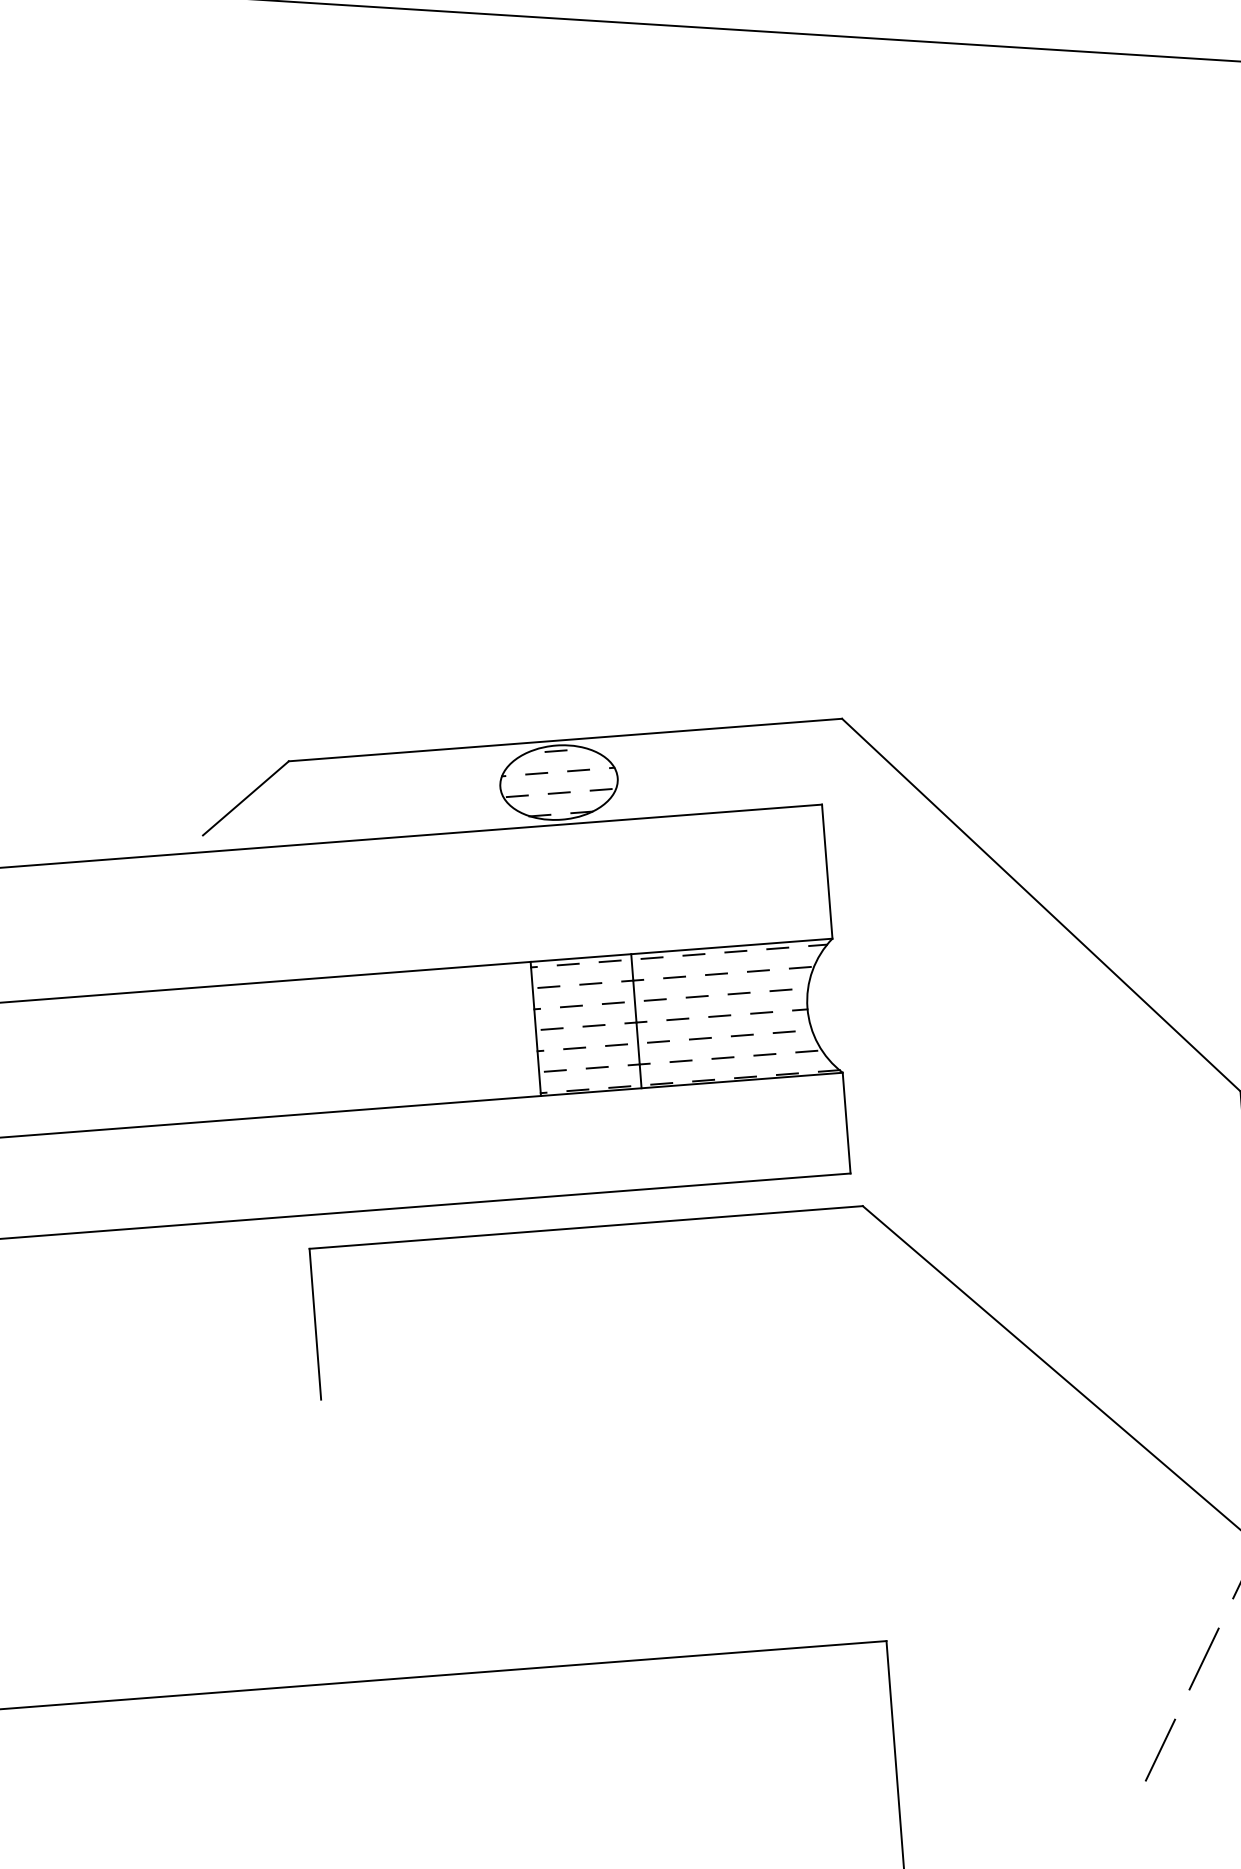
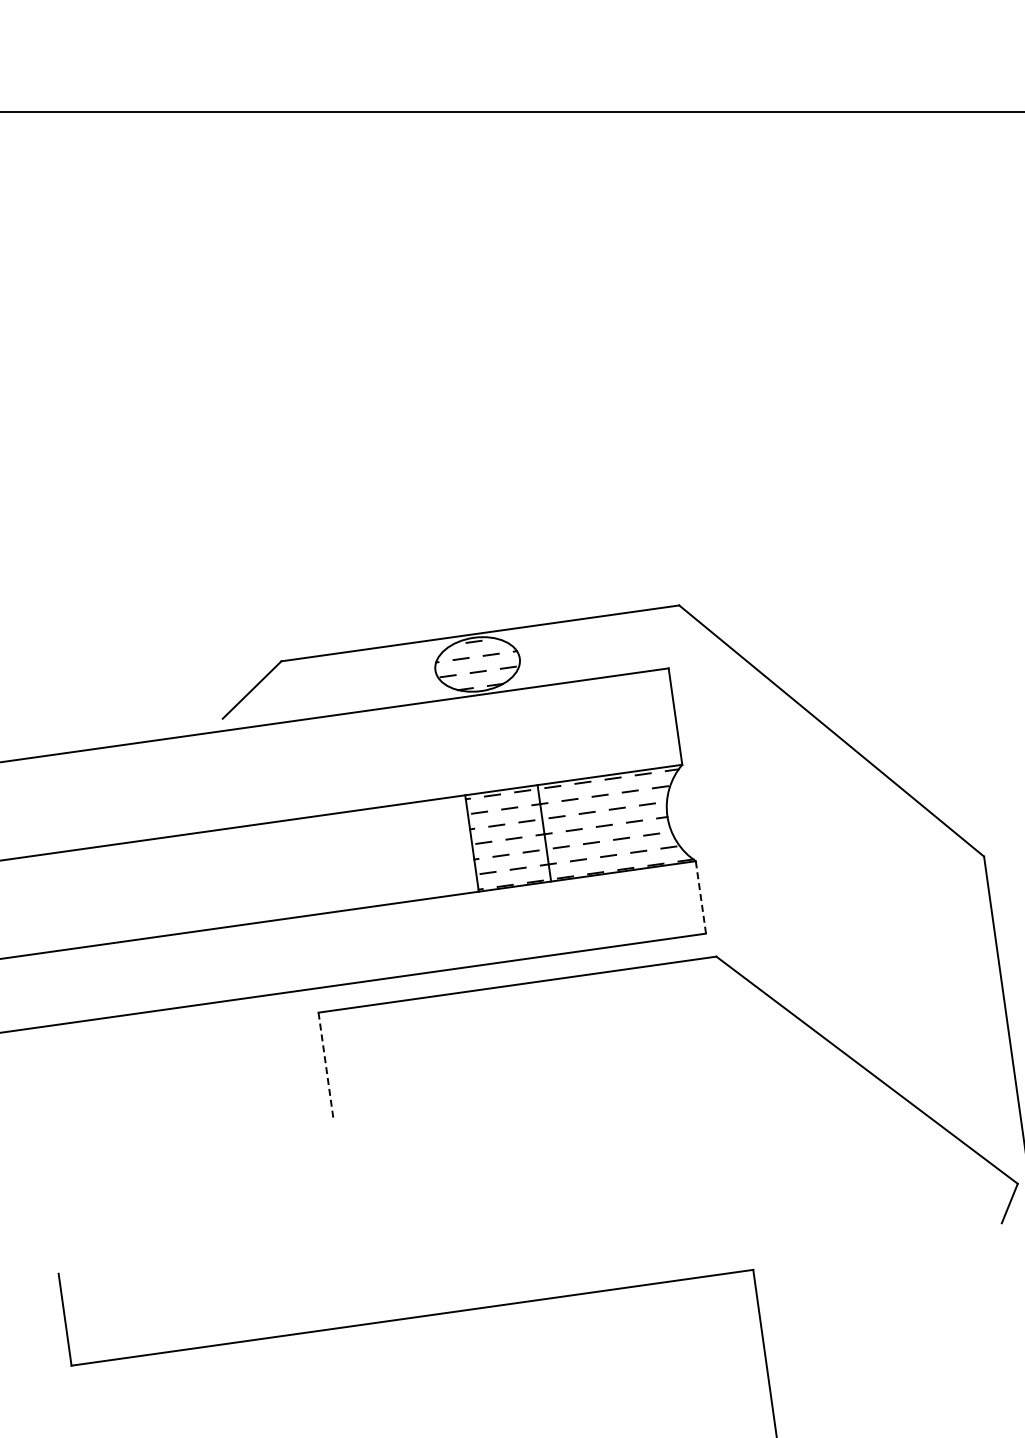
line: (846, 1123) -> (700, 897), solid -> dashed
line: (315, 1323) -> (326, 1066), solid -> dashed
line: (1203, 1659) -> (983, 1268), removed
line: (1160, 1749) -> (956, 1335), removed

